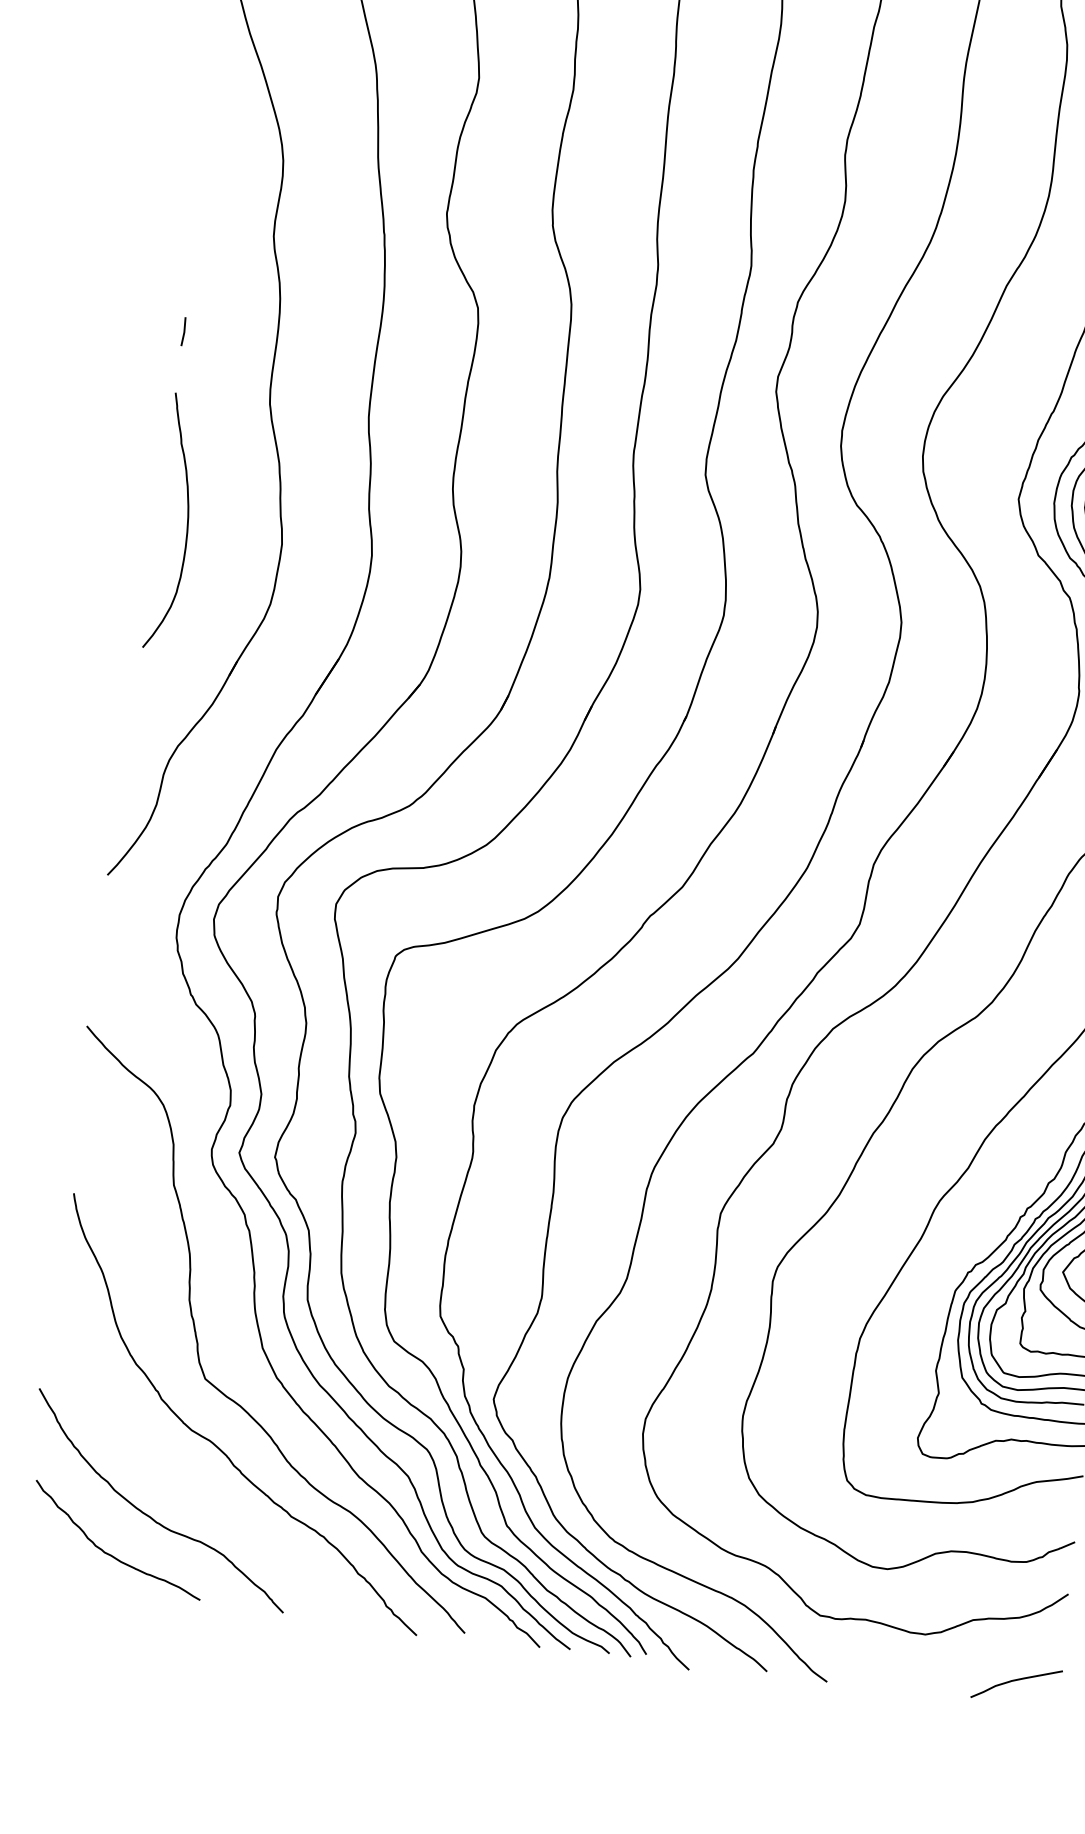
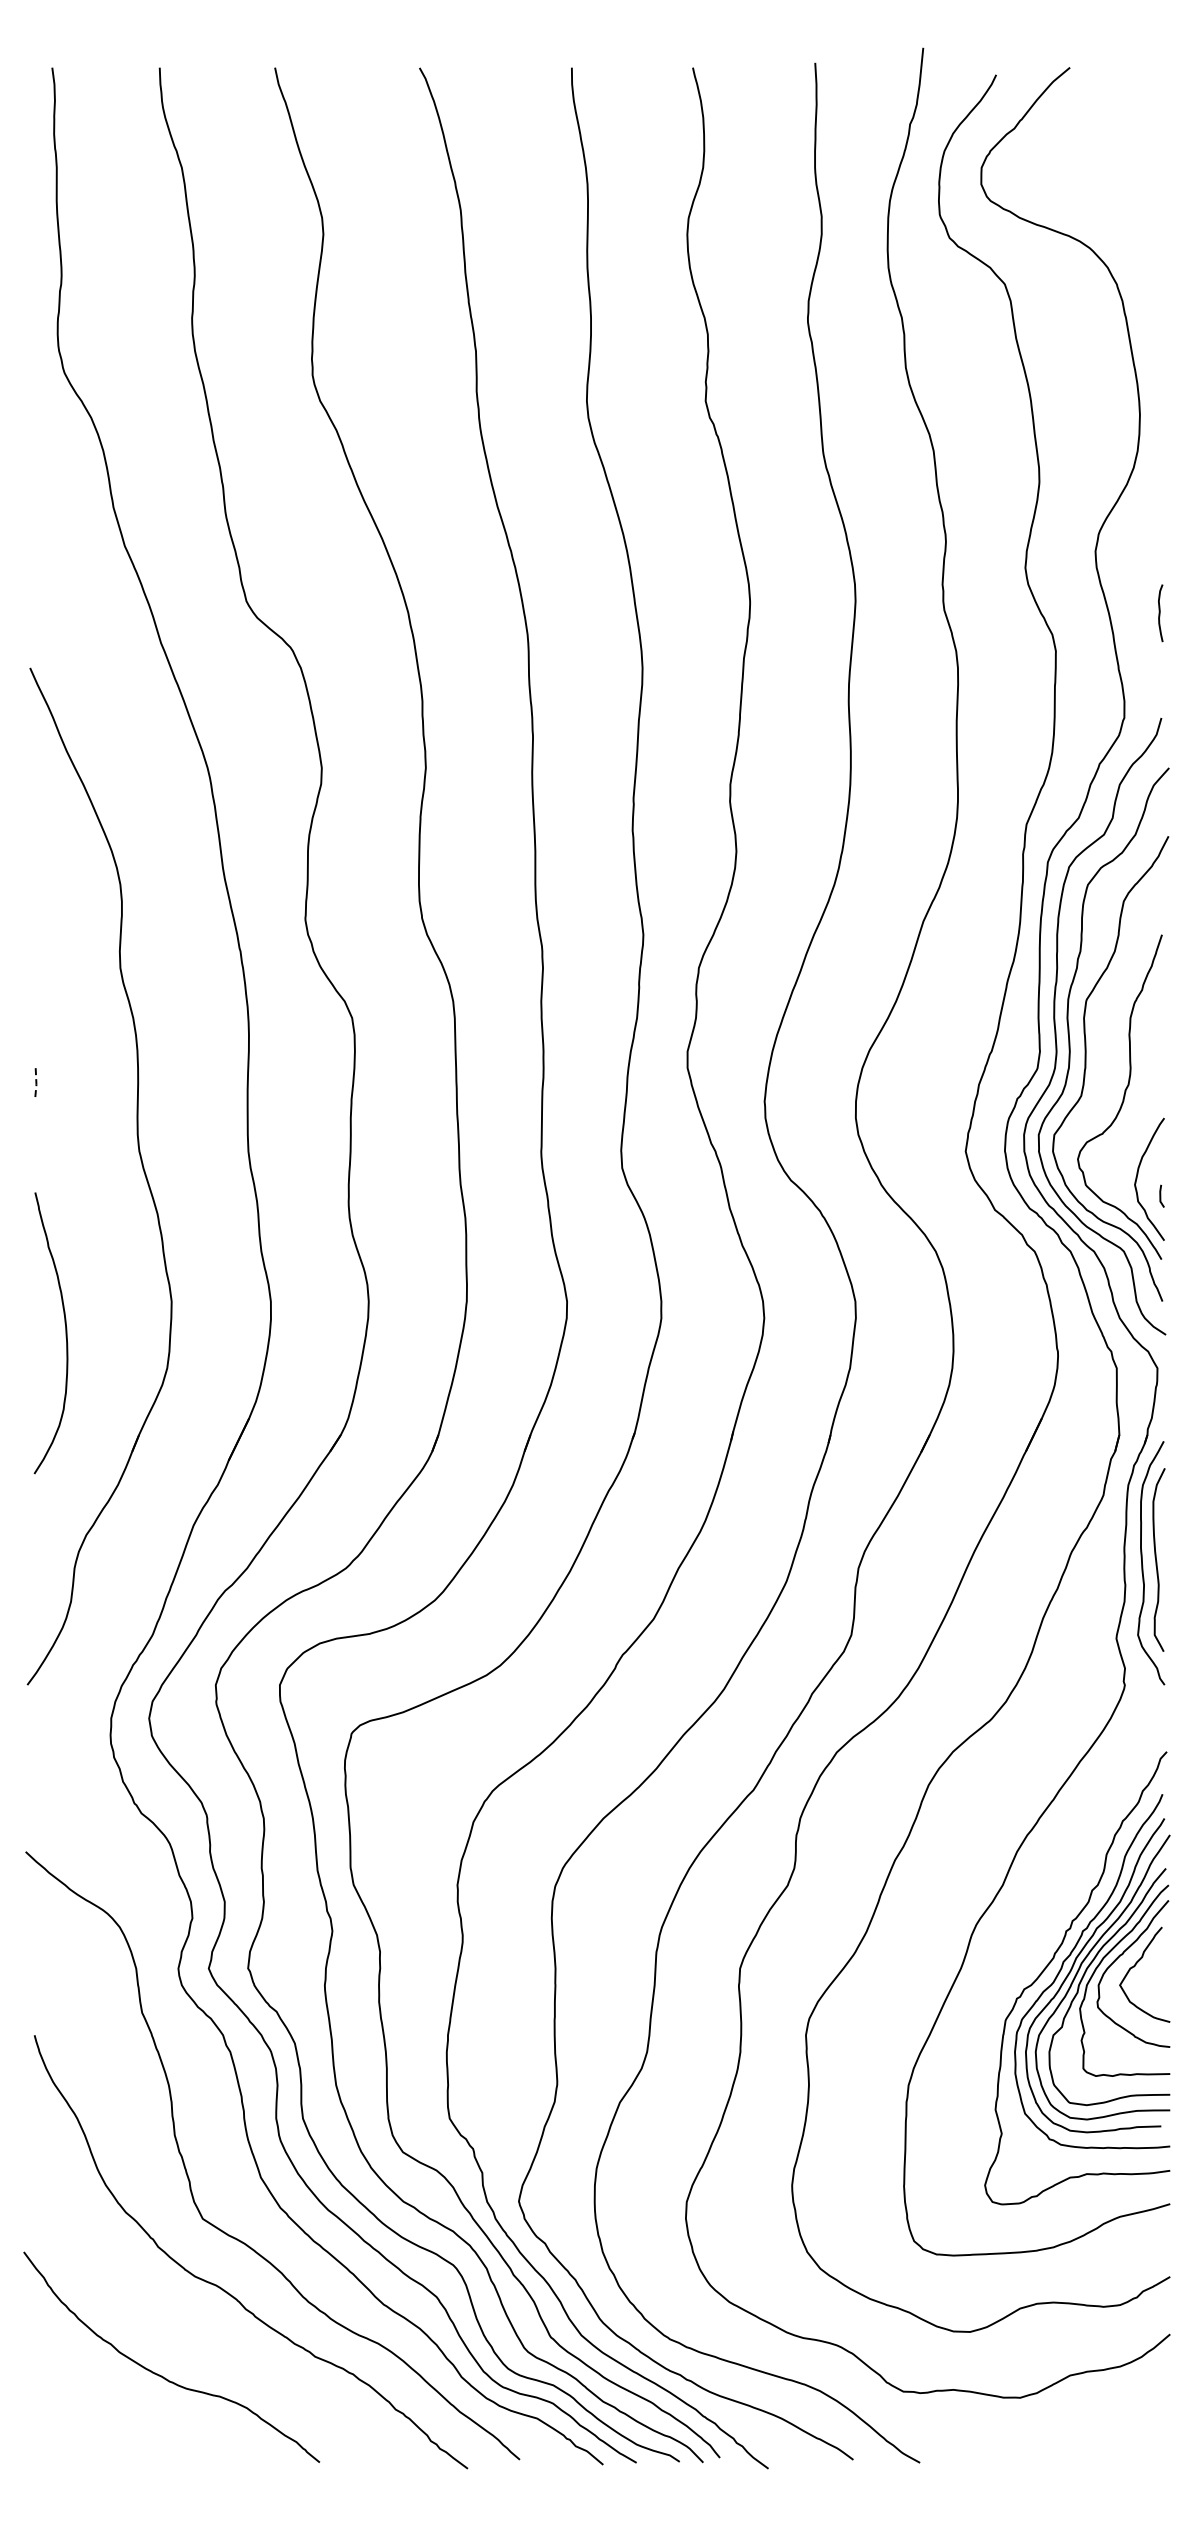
line: (184, 332) -> (36, 1084), solid -> dashed
curve: (186, 523) -> (65, 1333), moved
curve: (111, 1554) -> (124, 2422), removed
curve: (1014, 1681) -> (1123, 2436), removed

